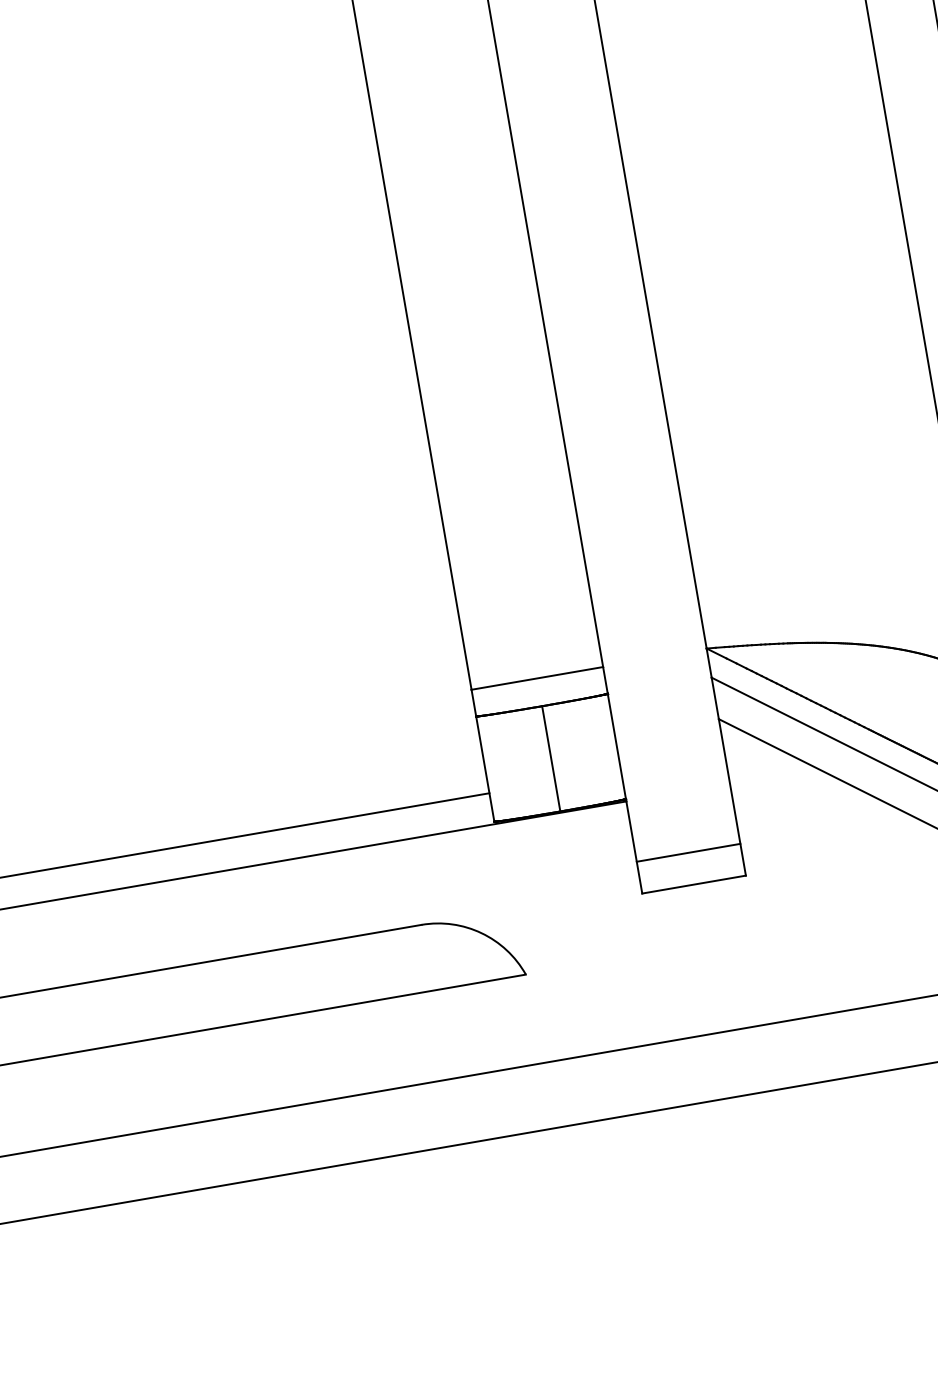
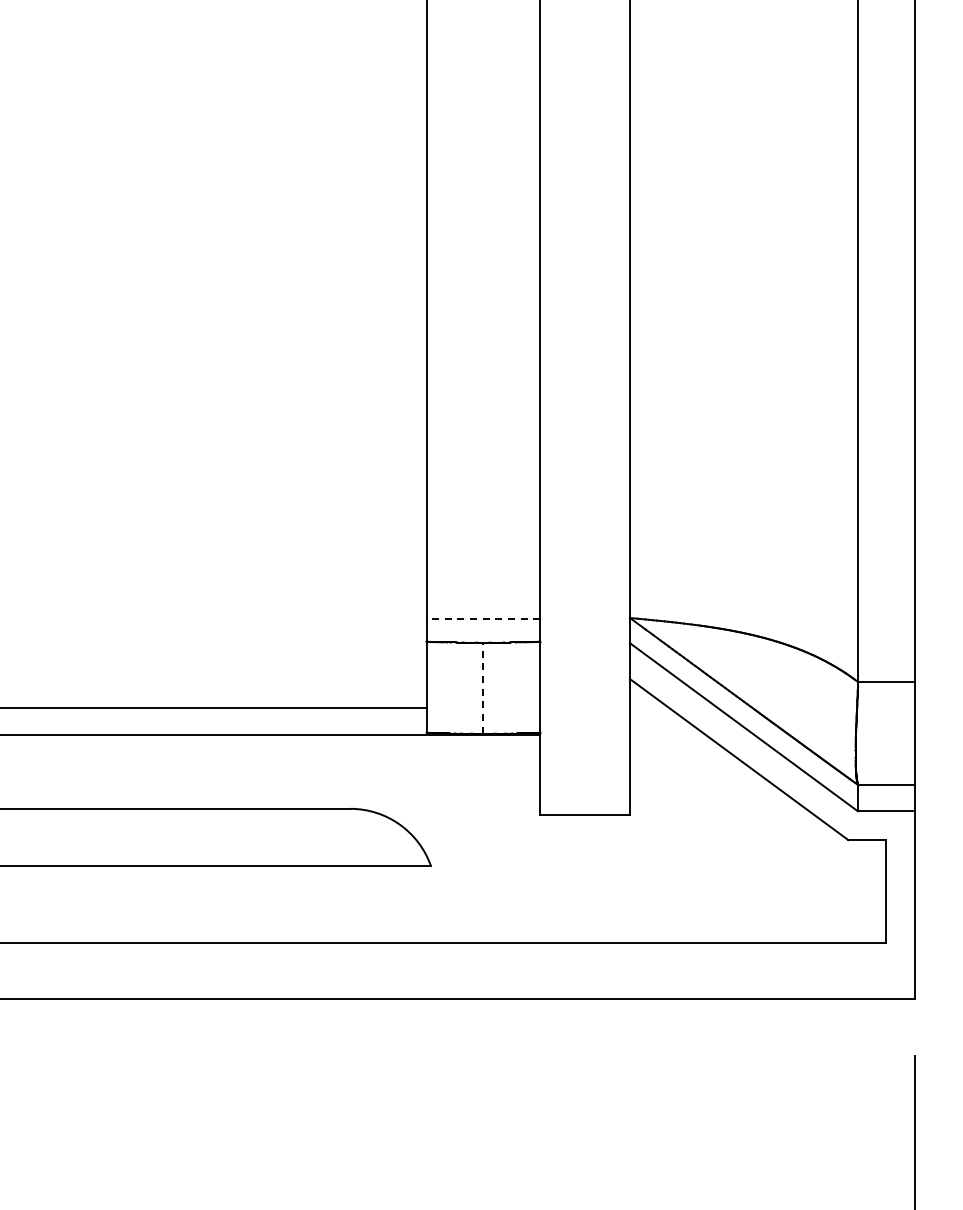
line: (537, 678) -> (483, 618), solid -> dashed
line: (551, 759) -> (483, 688), solid -> dashed
line: (688, 853) -> (585, 787), removed

